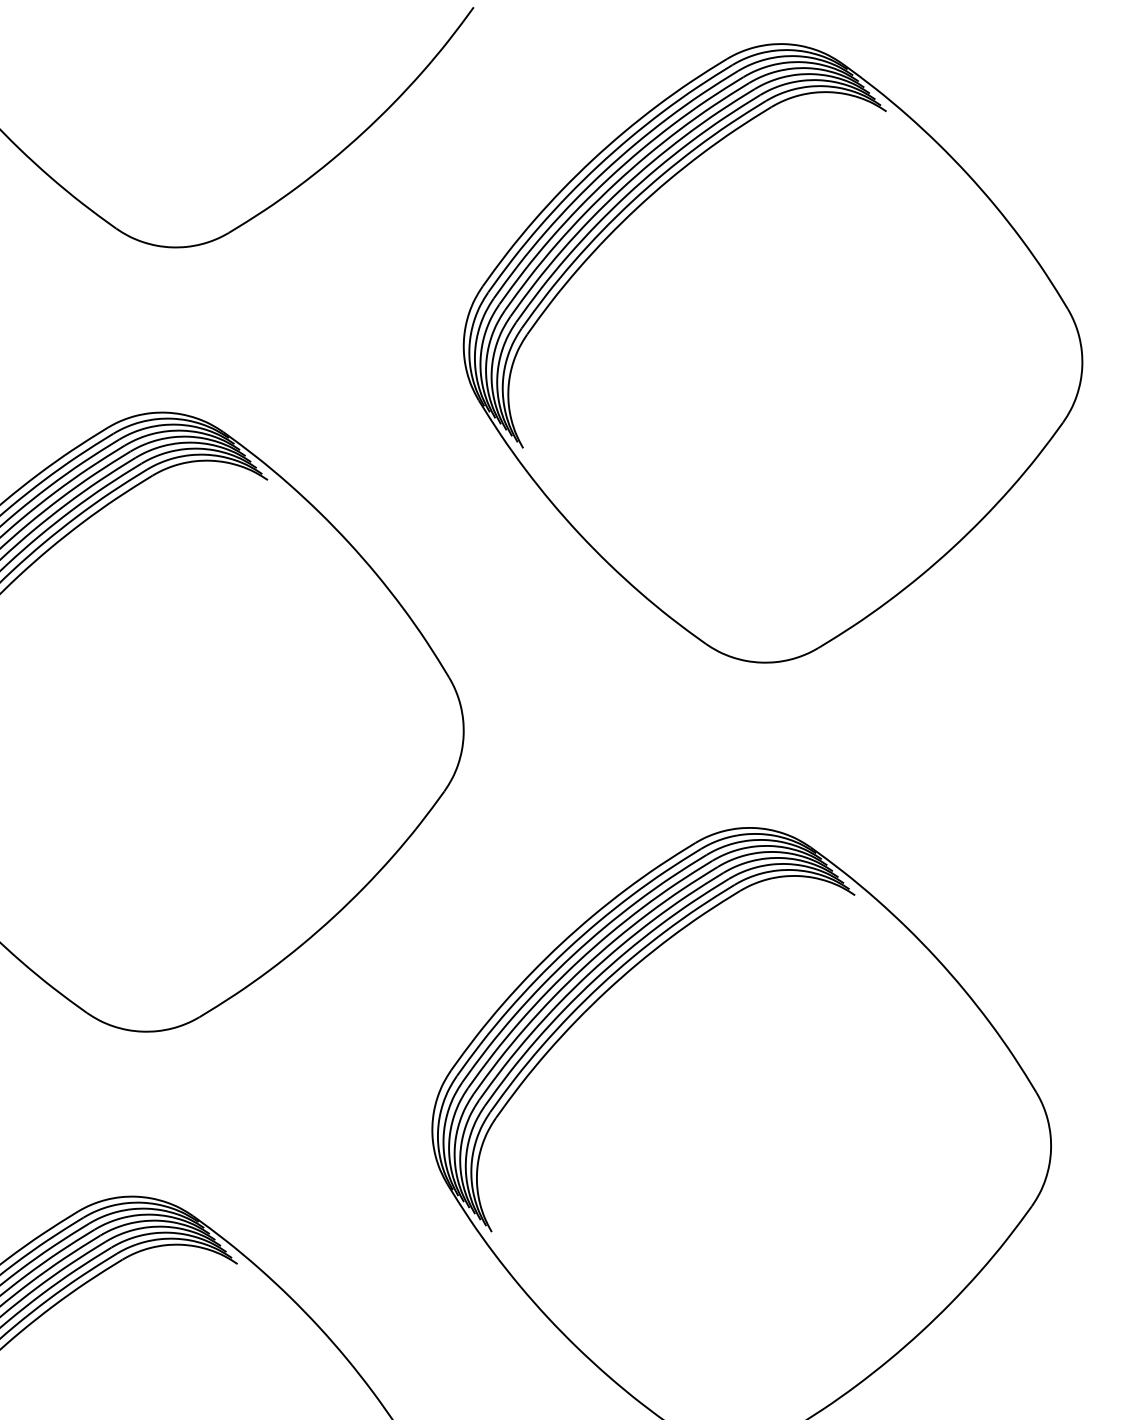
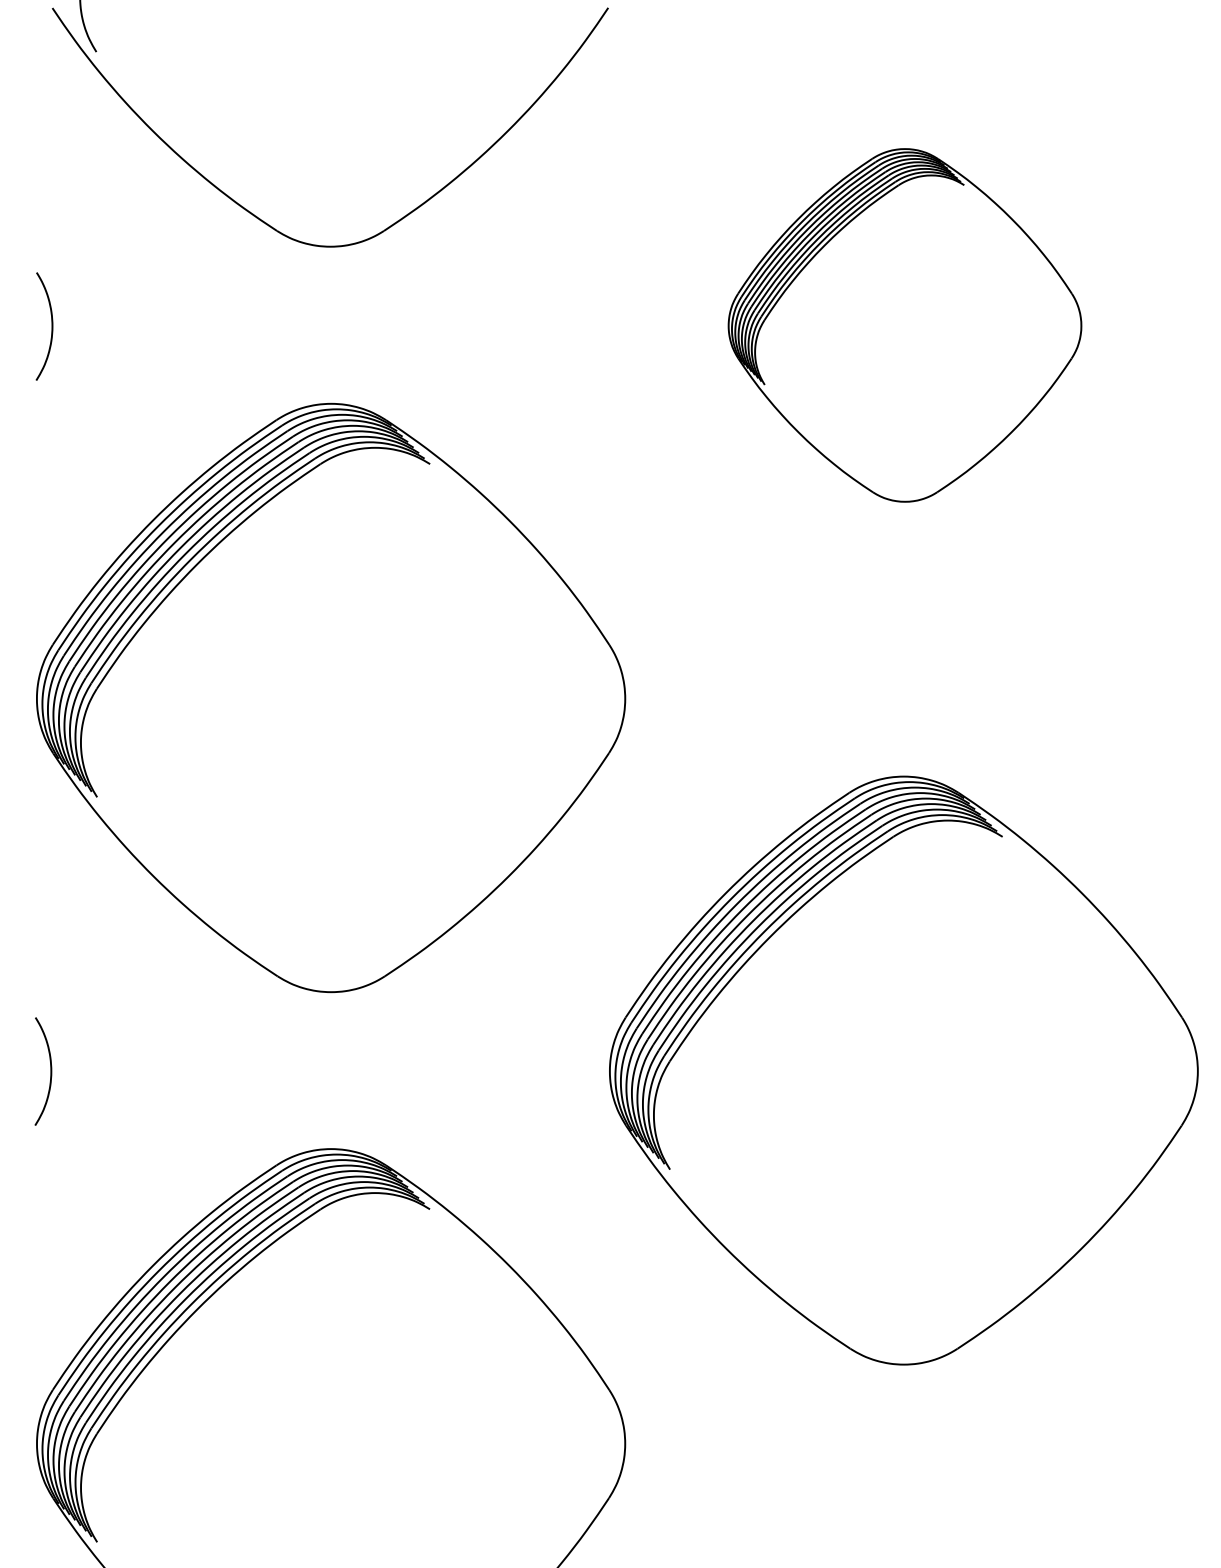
part: (772, 353) -> (904, 325), size x0.6

